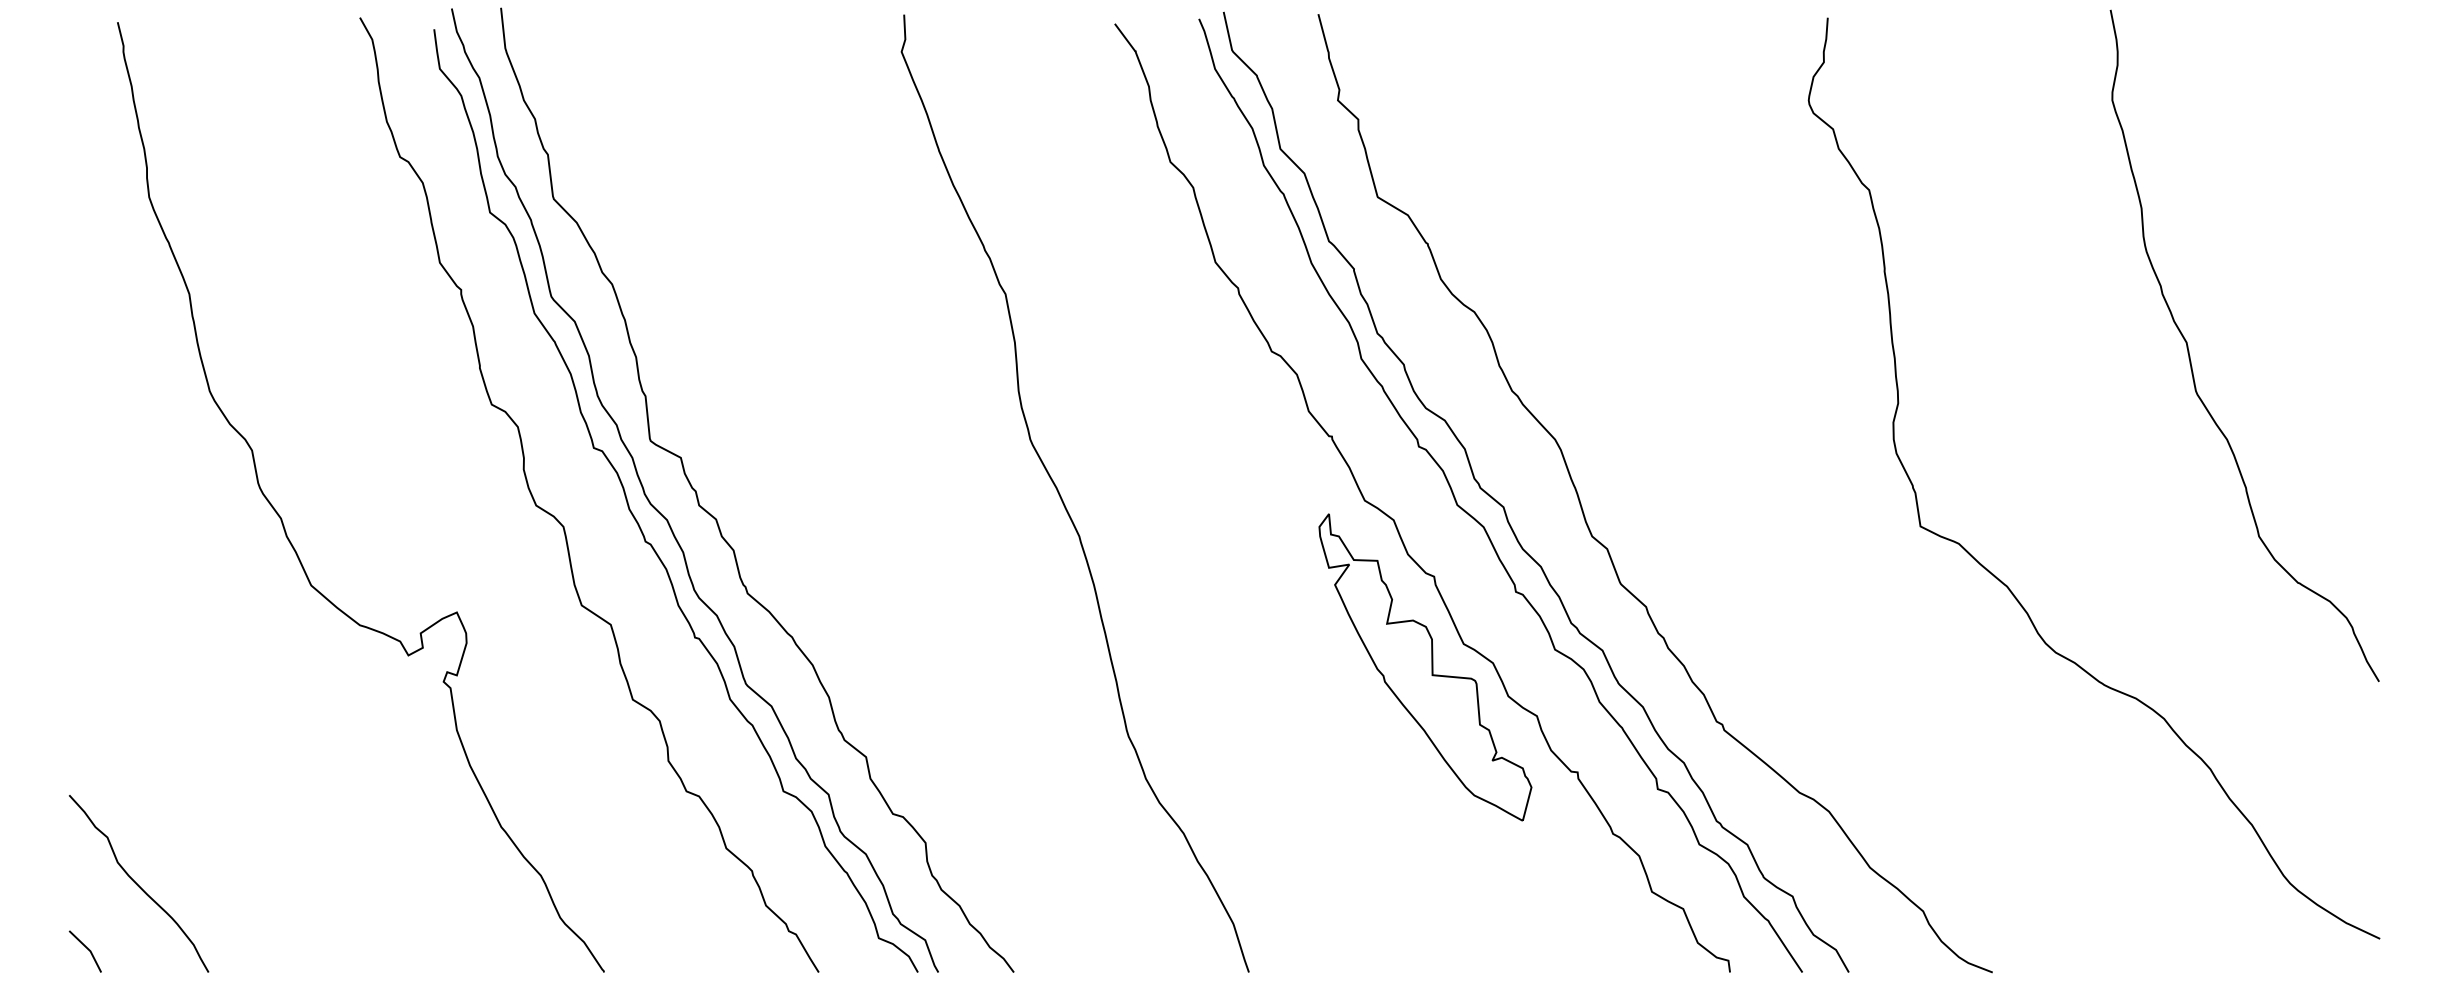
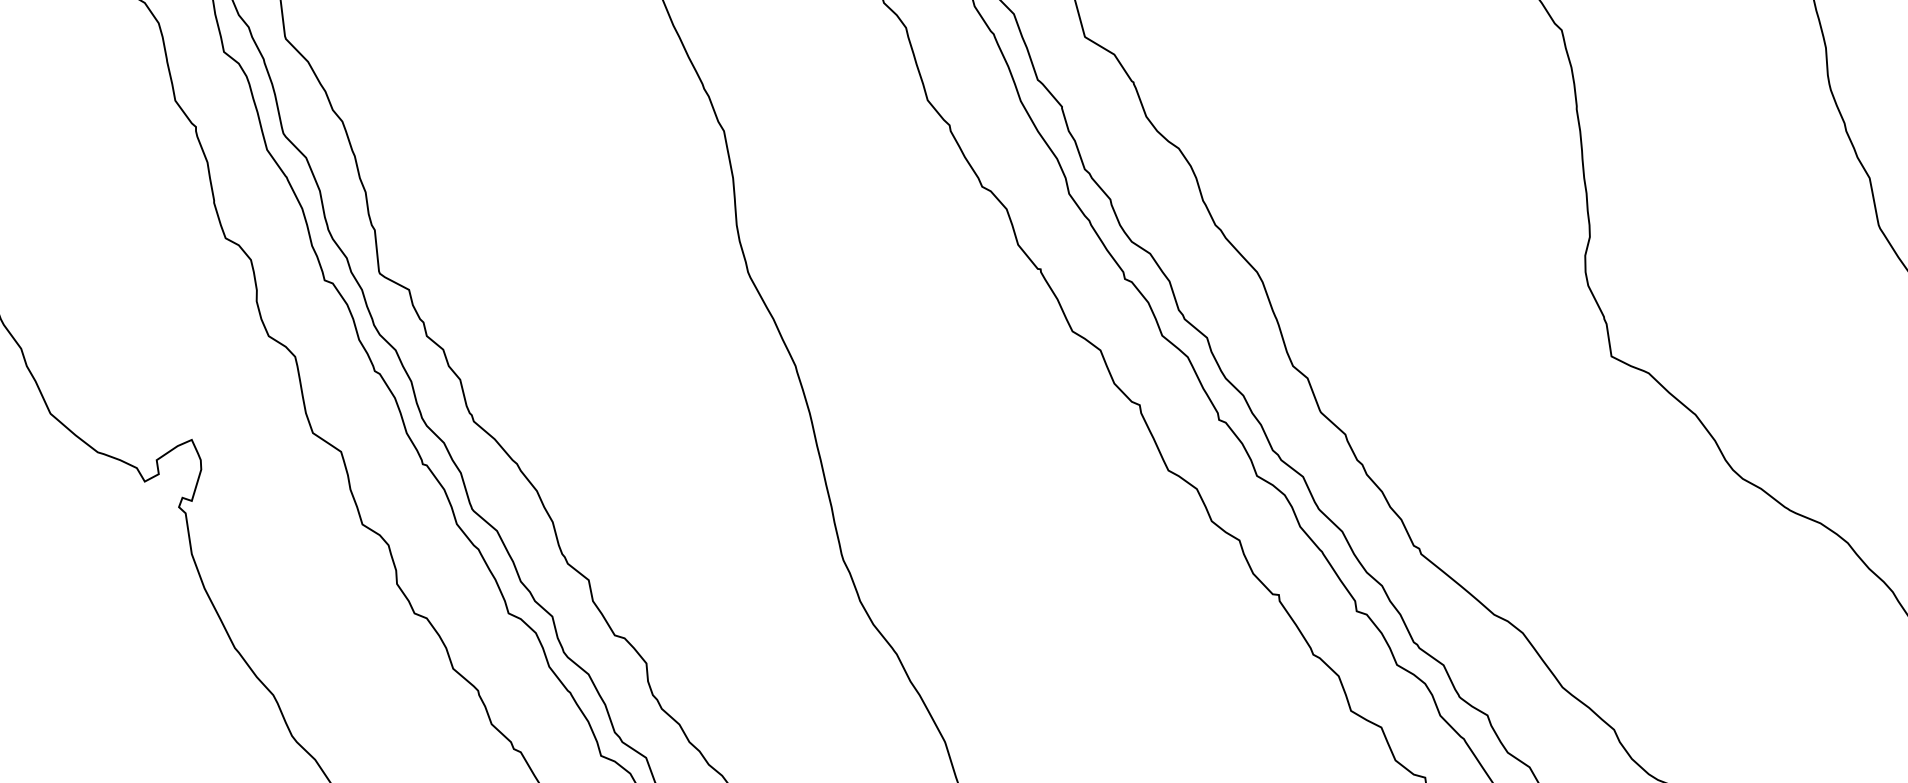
part: (1425, 667) -> (1131, 493), removed

